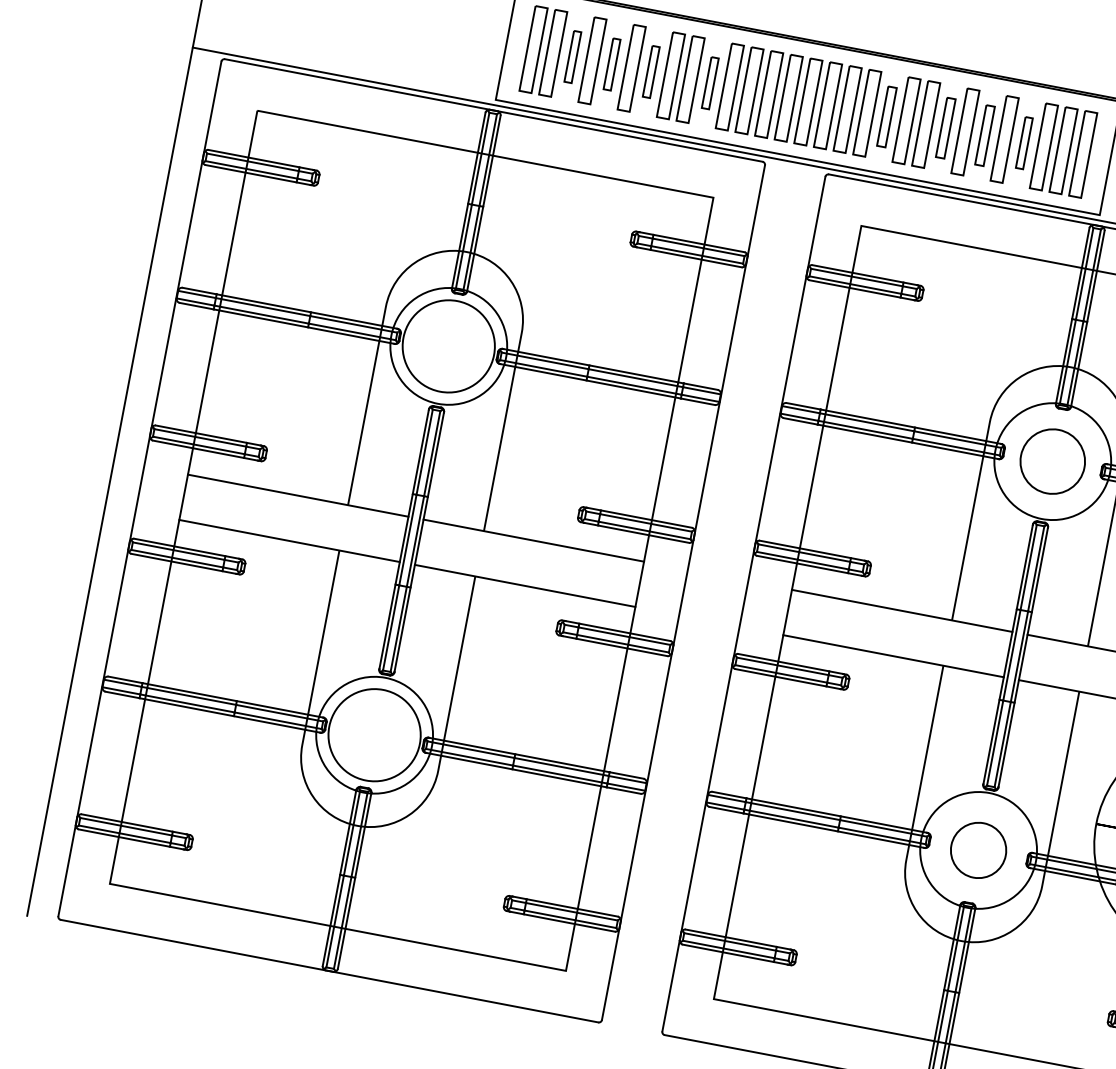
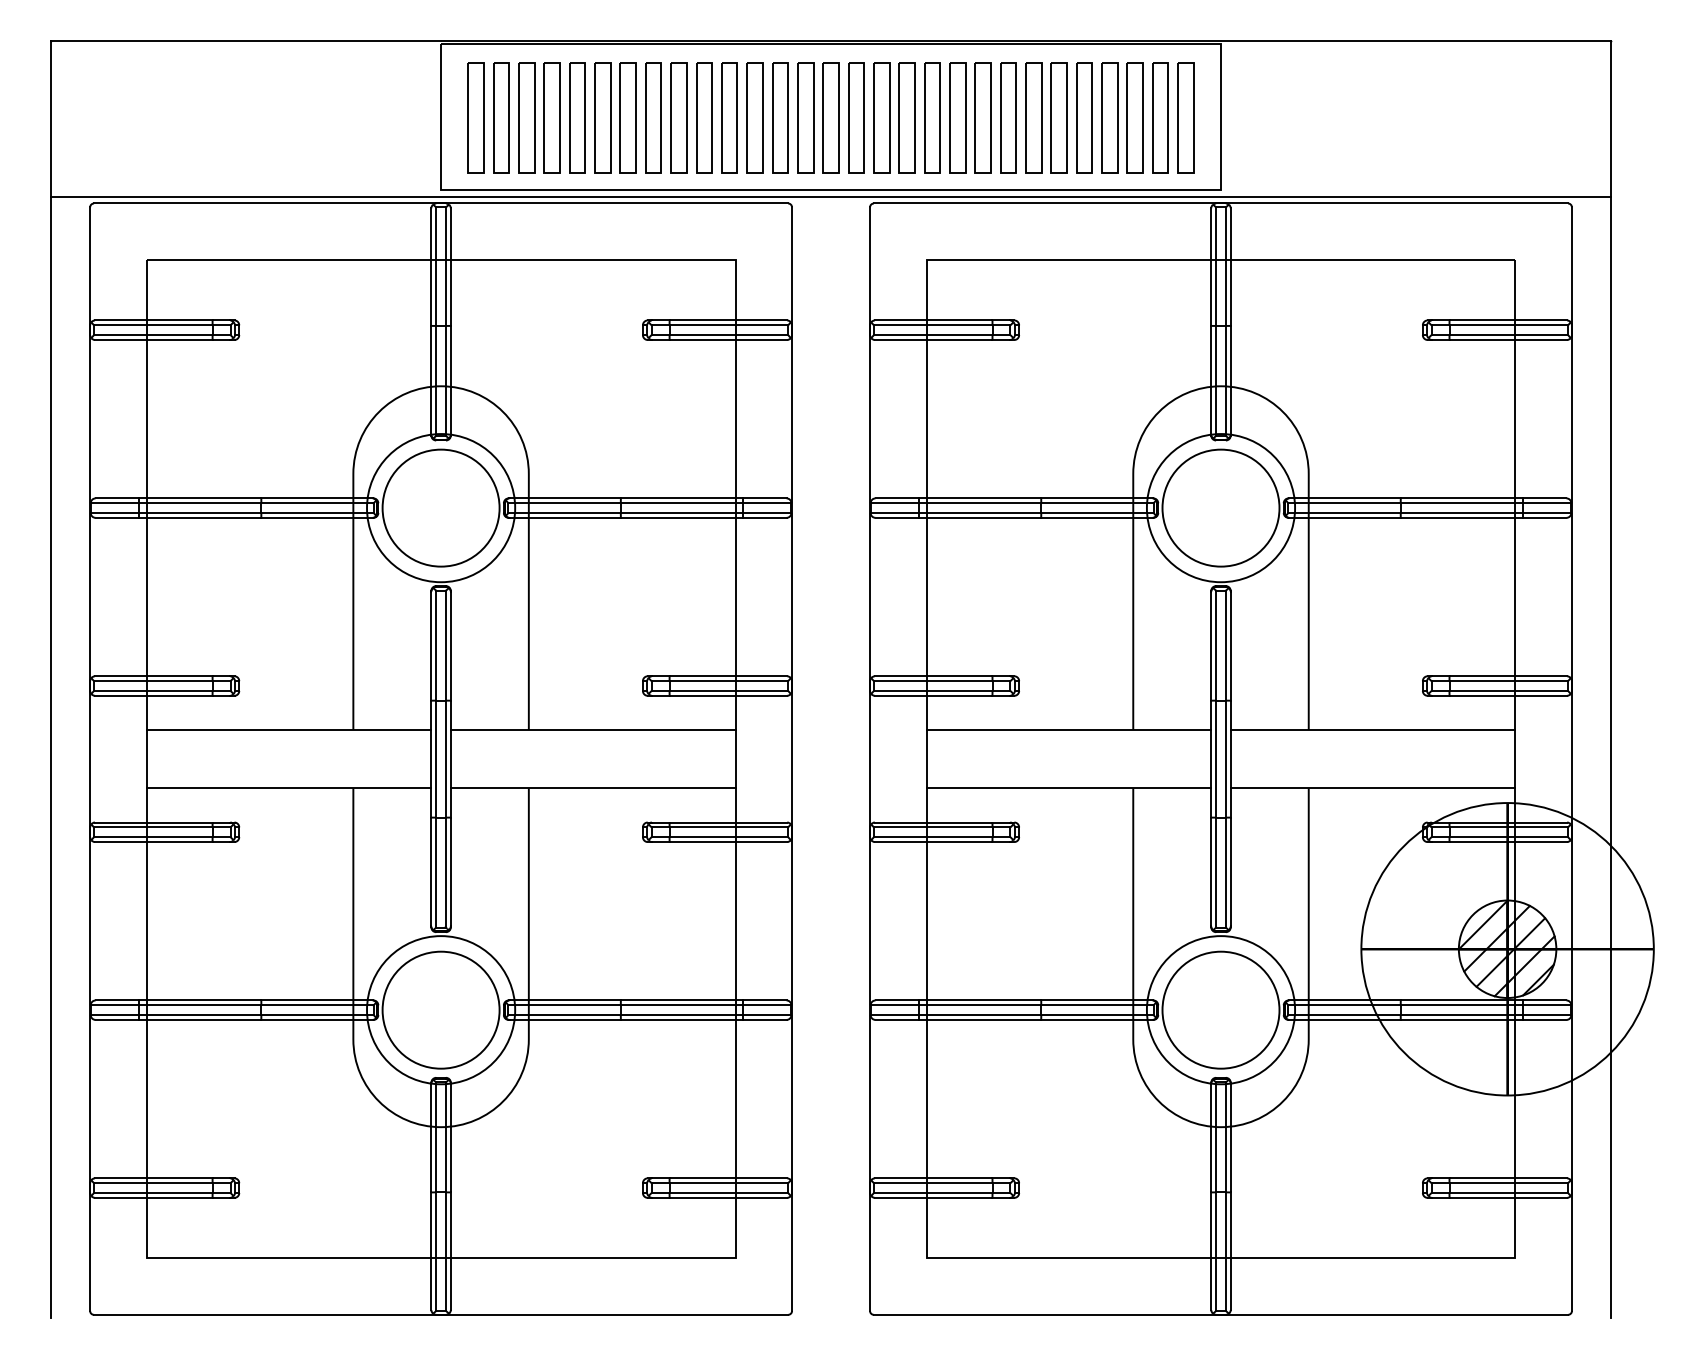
part: (572, 56) -> (526, 117), size x1.67
part: (612, 64) -> (577, 117), size x1.67
part: (650, 71) -> (627, 117), size x1.67
part: (710, 82) -> (704, 117), size x1.67
part: (887, 116) -> (932, 117), size x1.43
part: (945, 127) -> (1008, 117), size x1.43
part: (984, 135) -> (1058, 117), size x1.43
part: (1024, 142) -> (1109, 117), size x1.67
circle: (1052, 461) -> (1220, 507), size x1.43
circle: (978, 849) -> (1220, 1009), size x1.67

